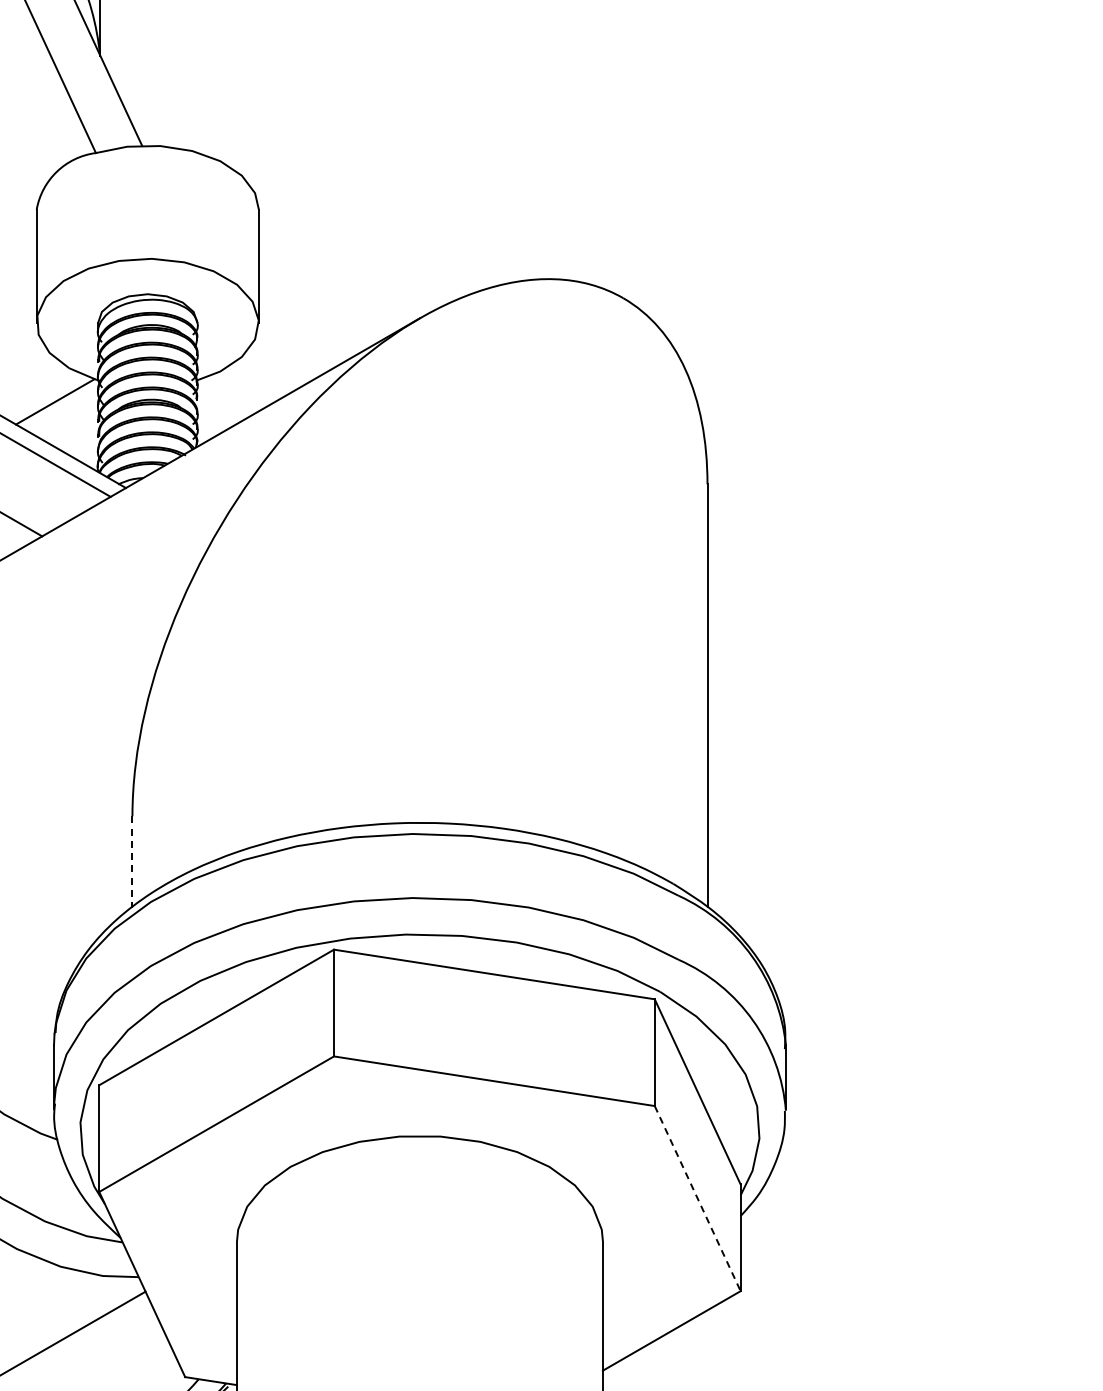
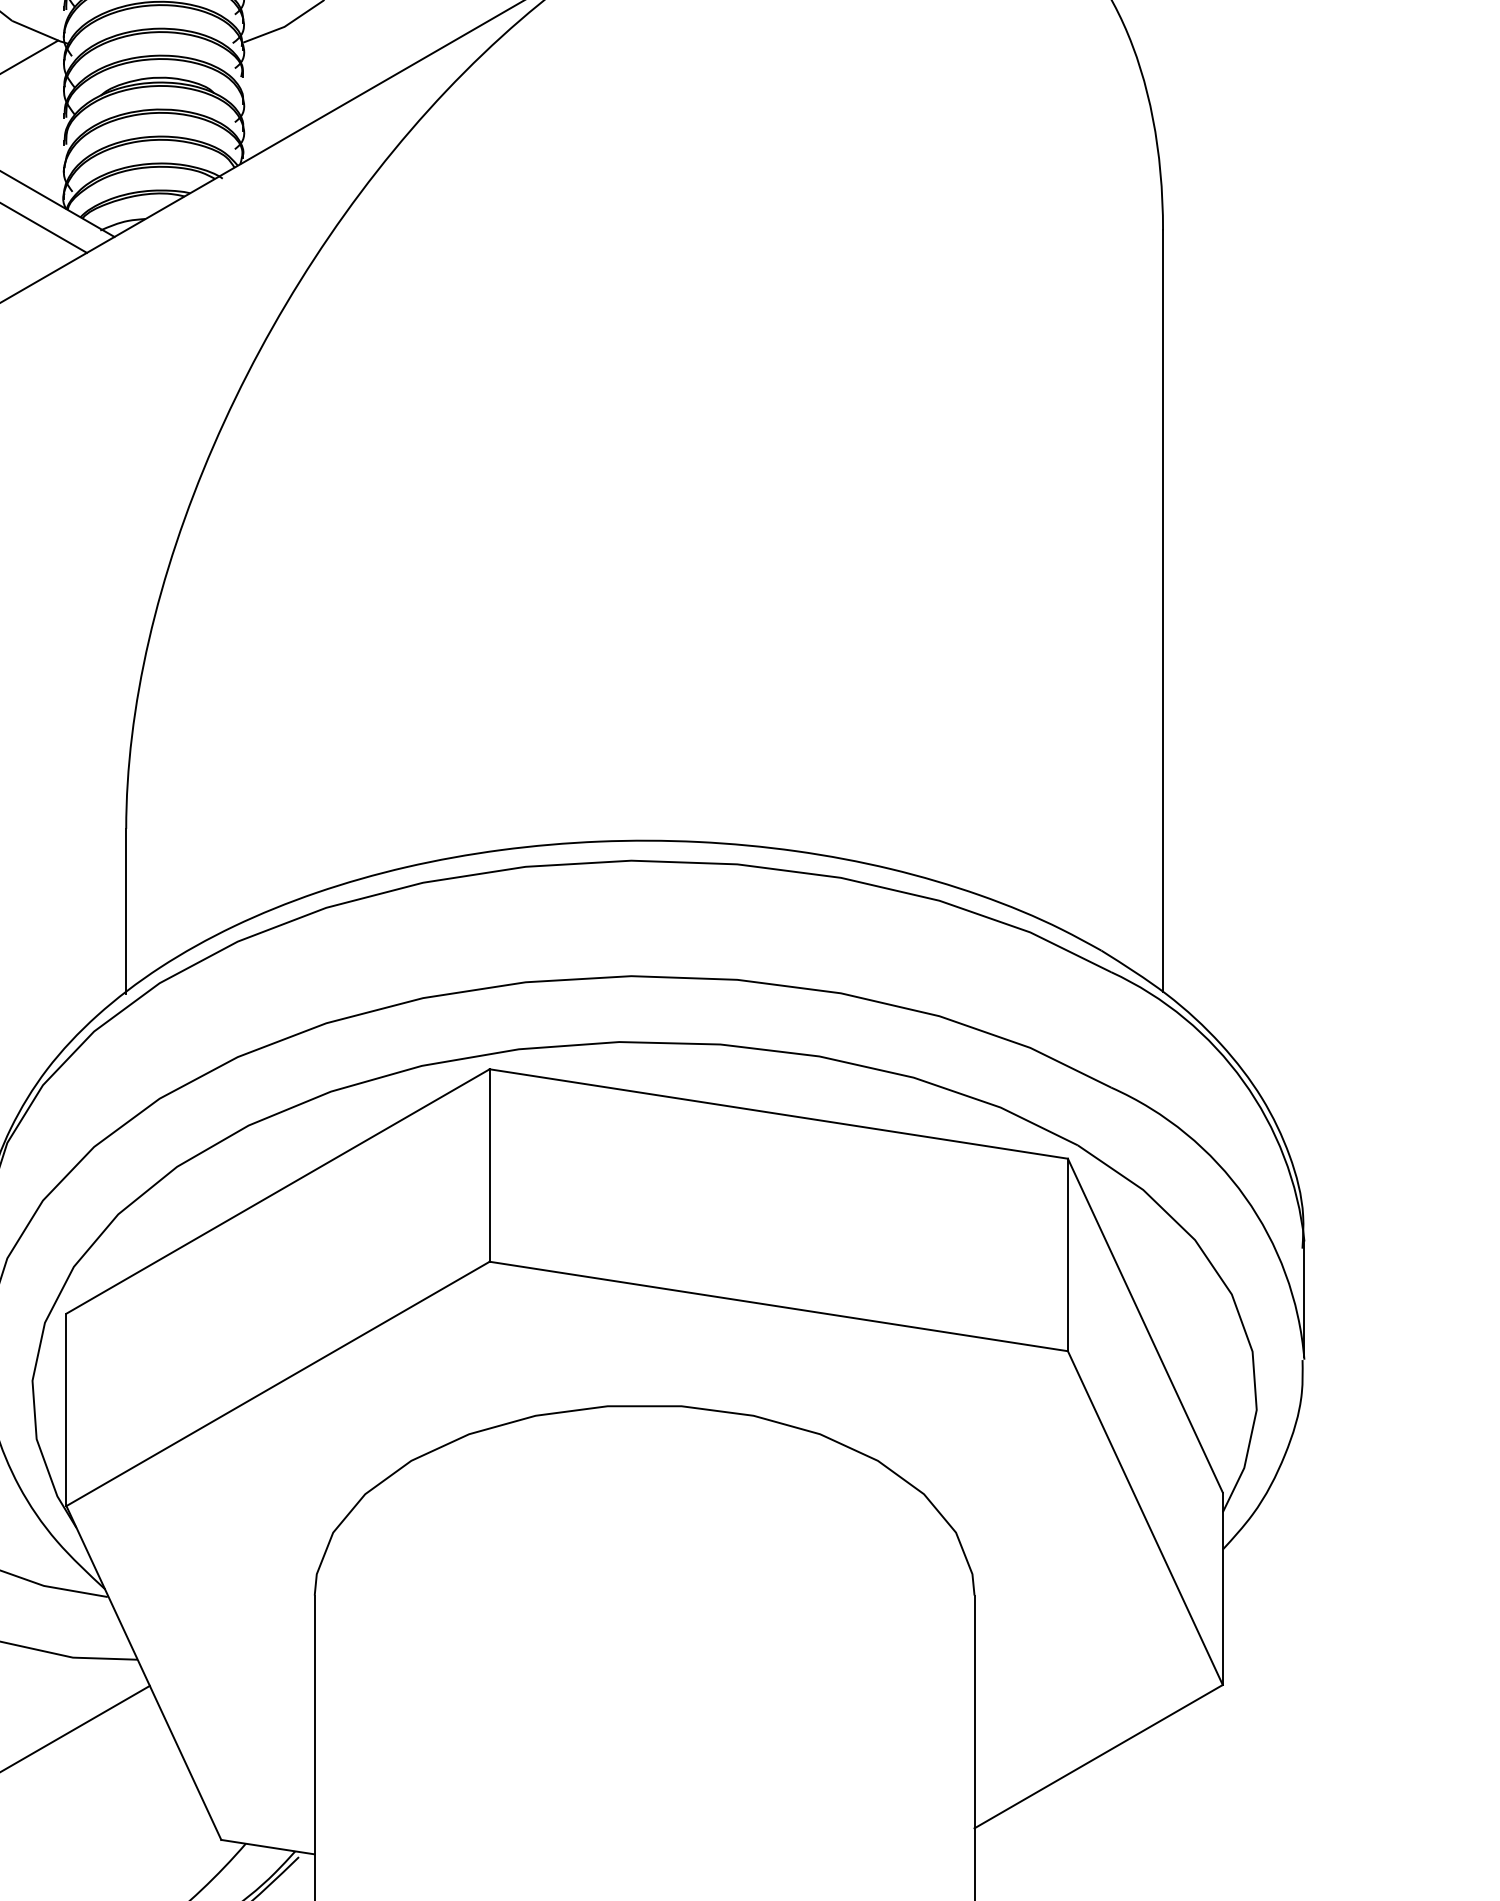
line: (132, 862) -> (126, 912), dashed -> solid
line: (697, 1199) -> (1145, 1519), dashed -> solid

